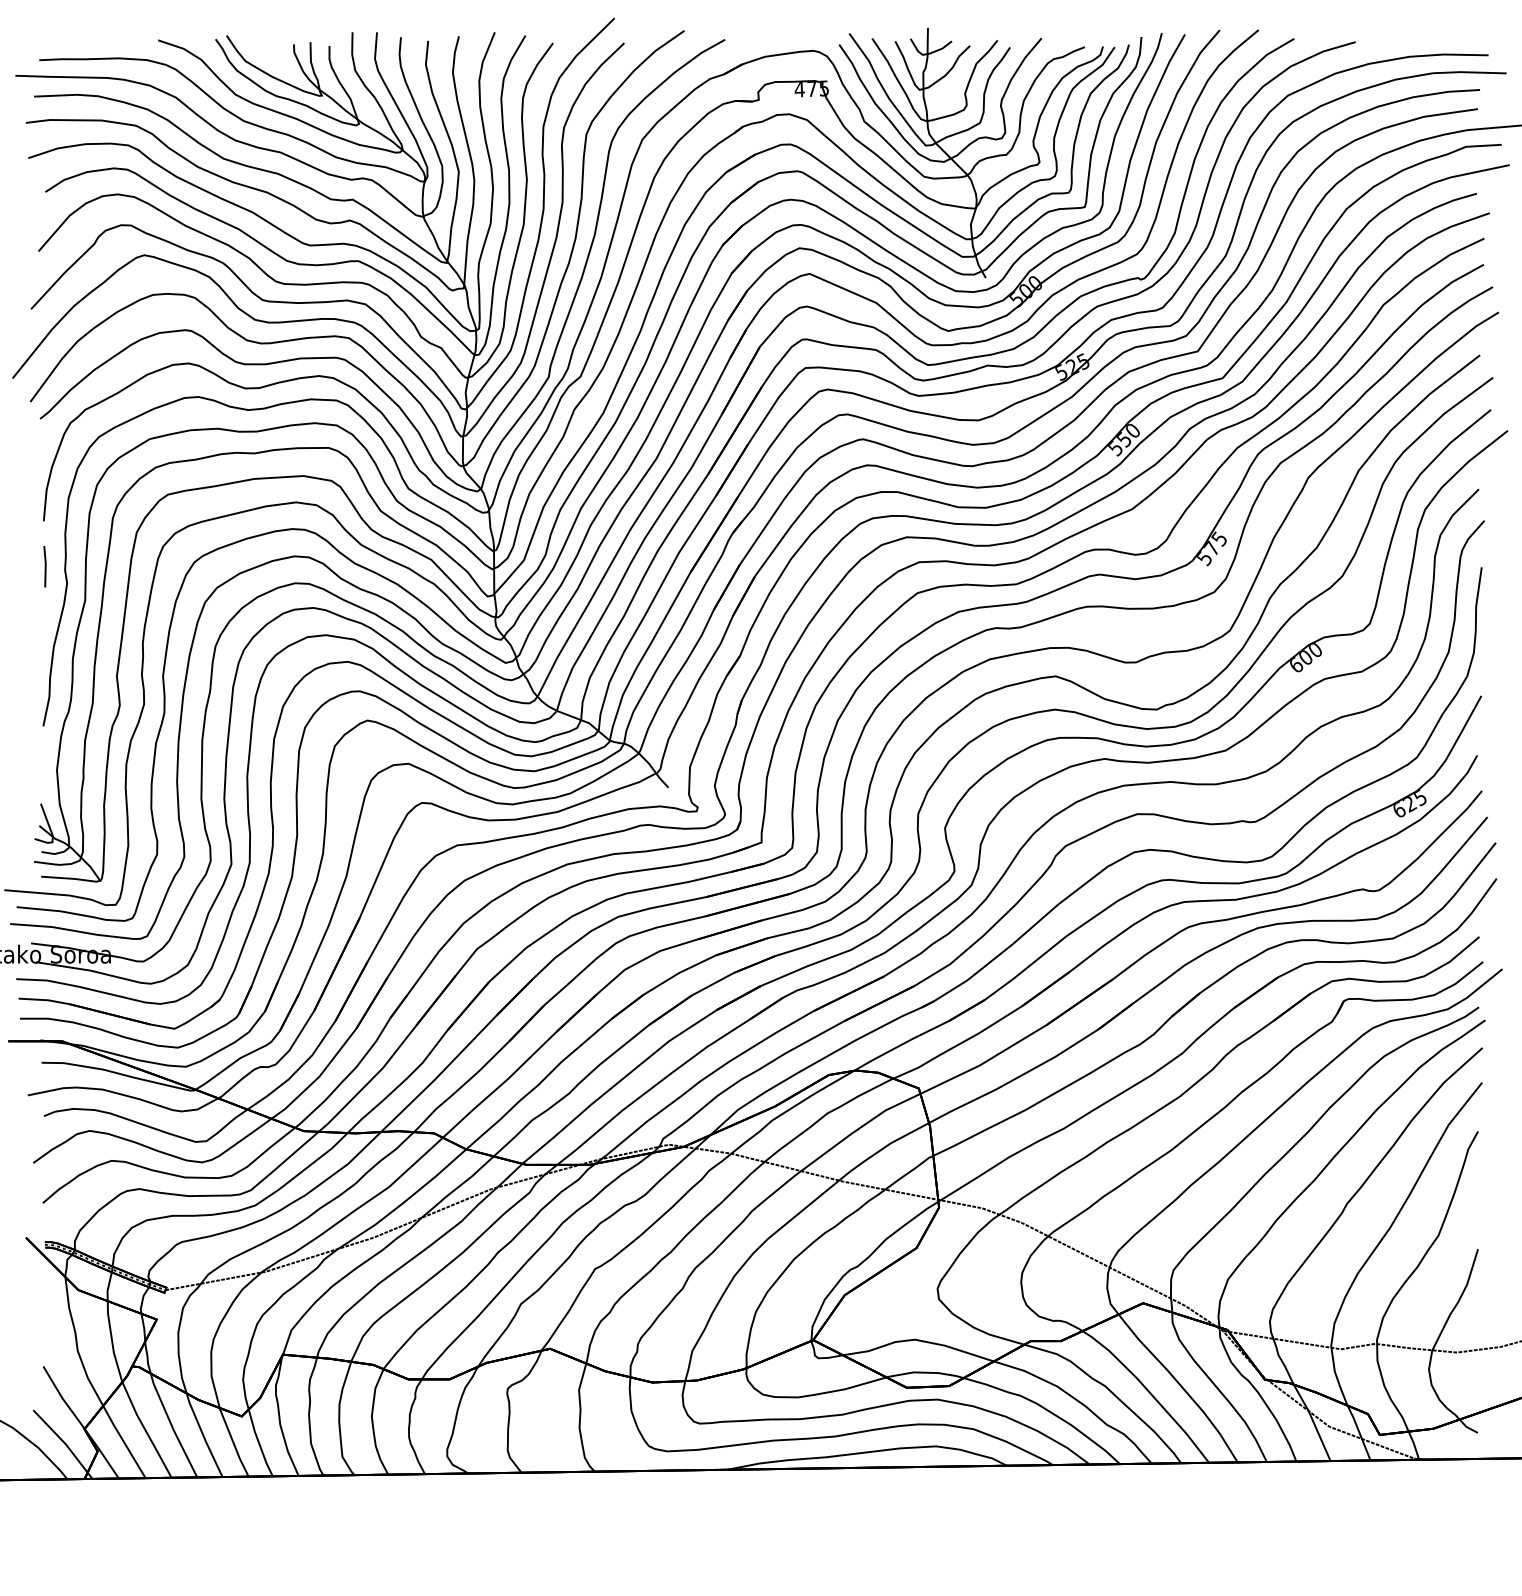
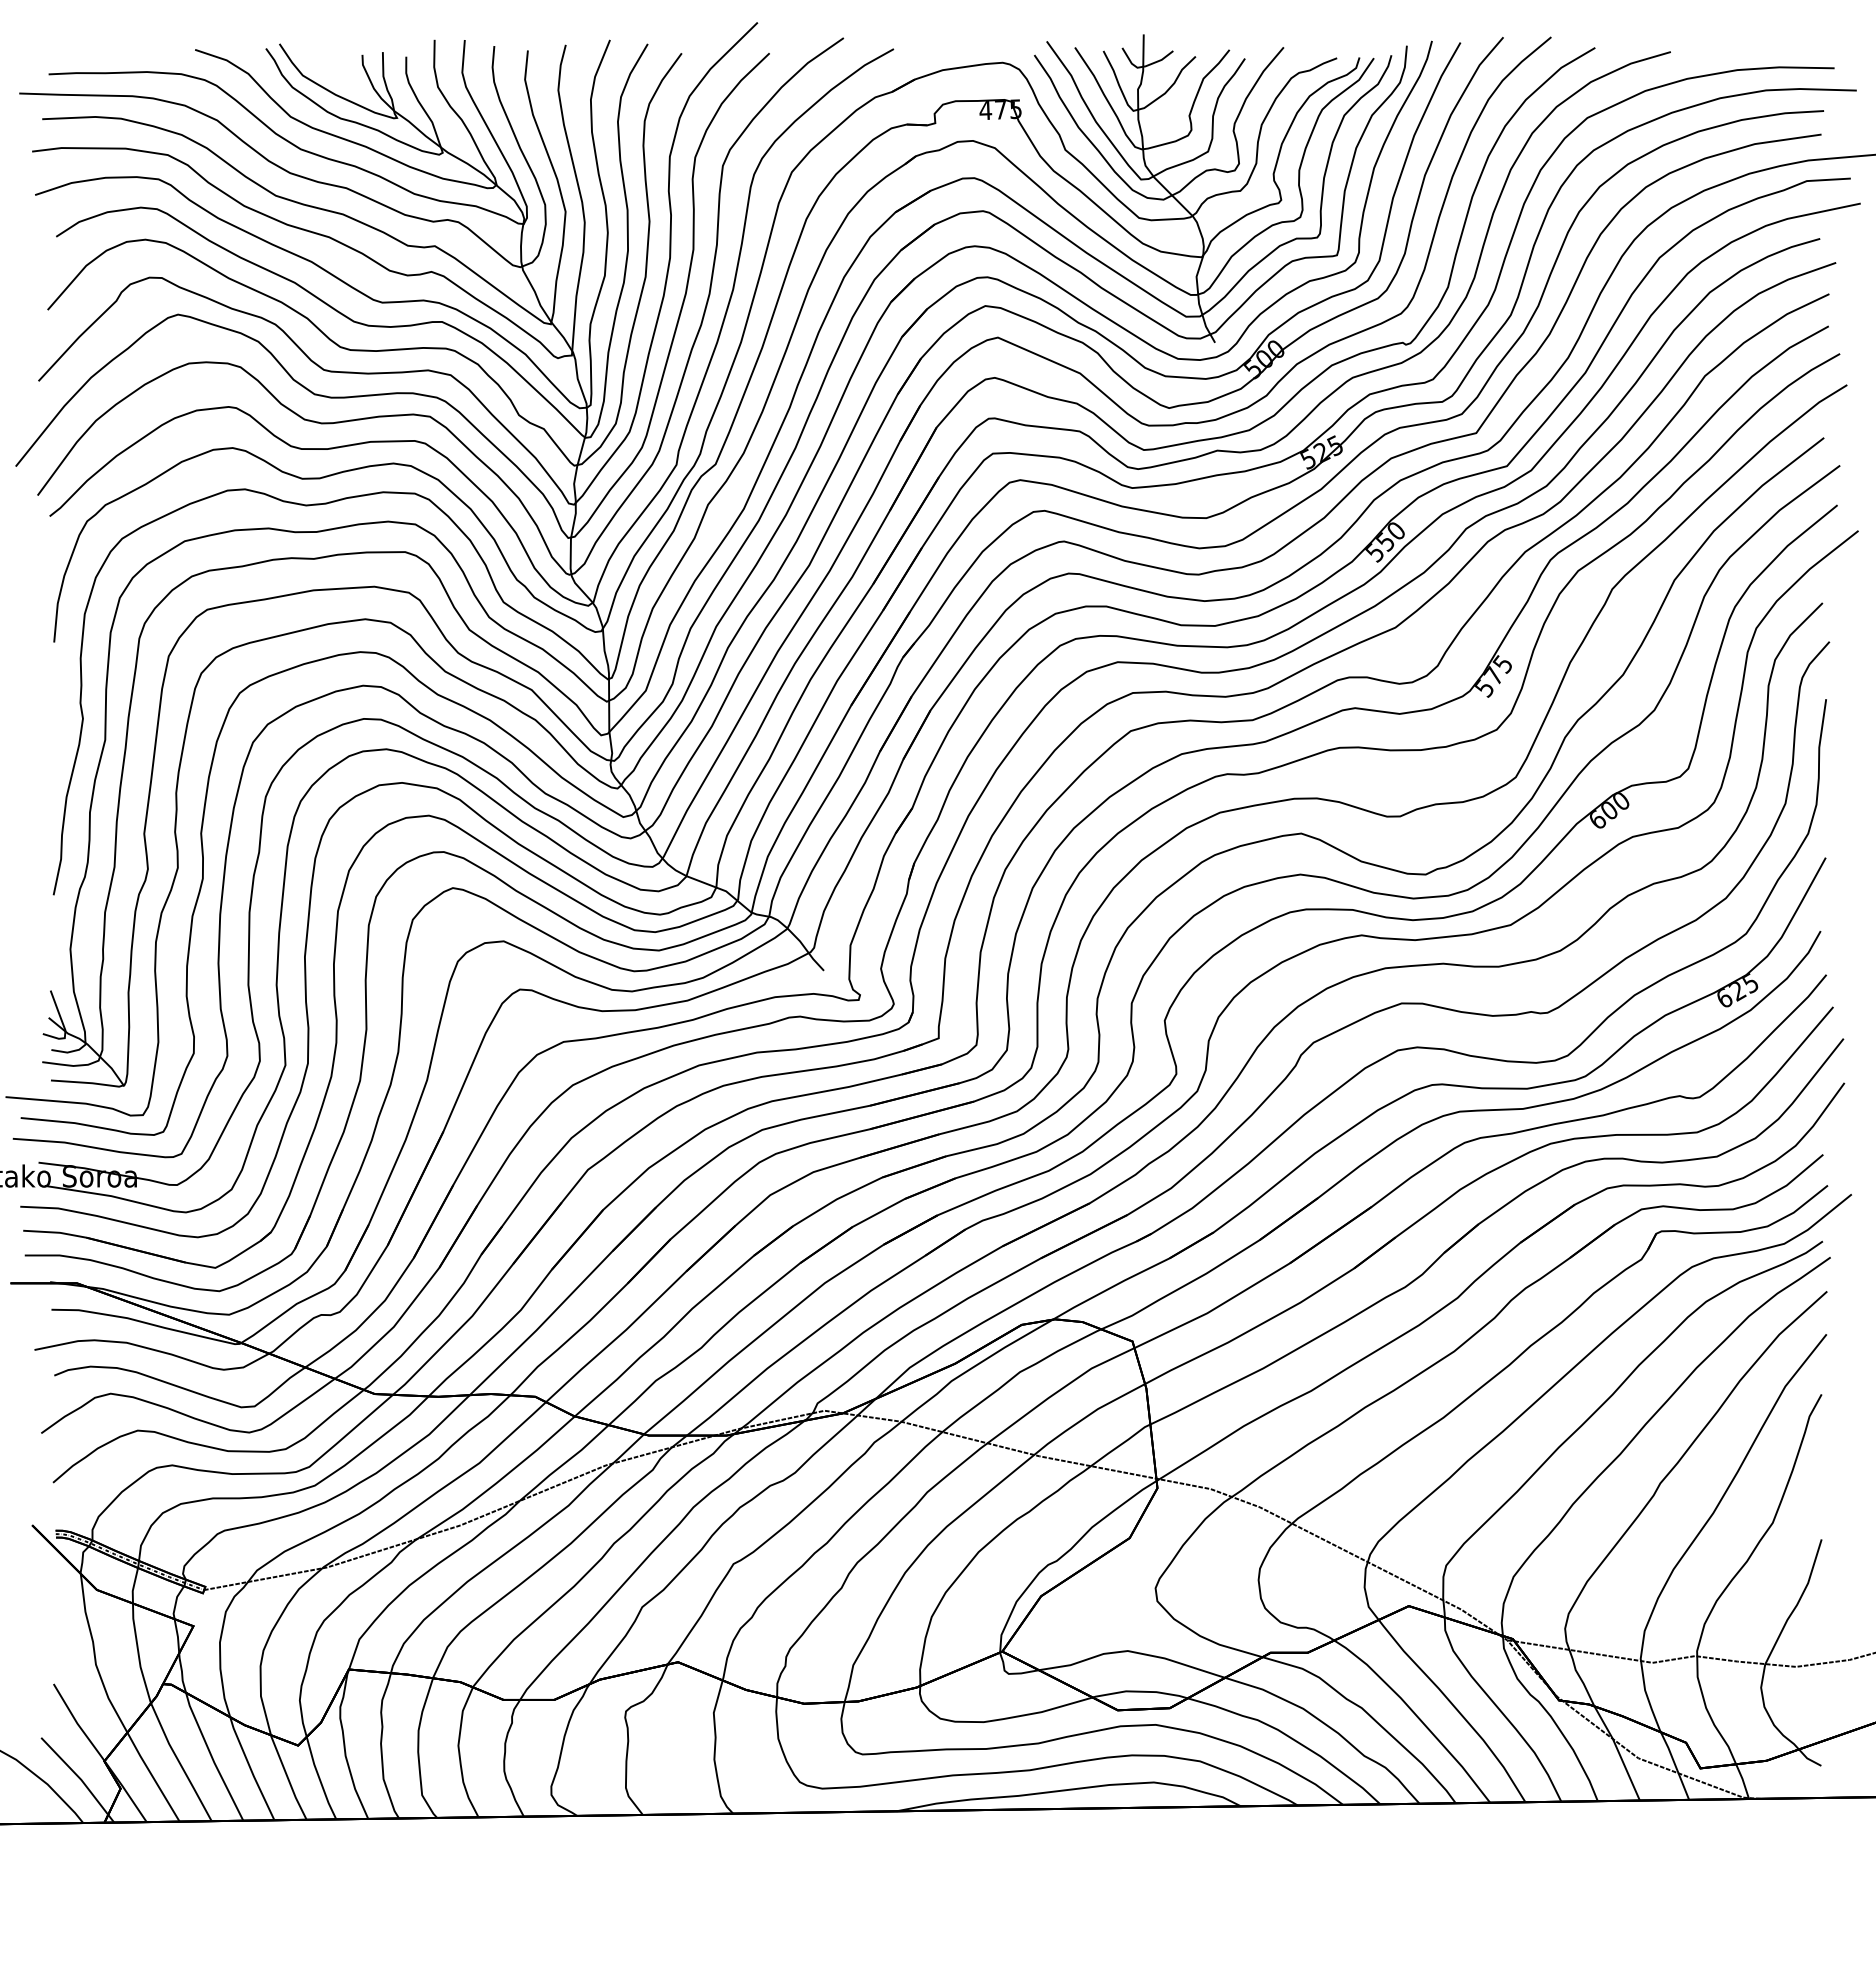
line: (44, 566) -> (55, 698), removed

